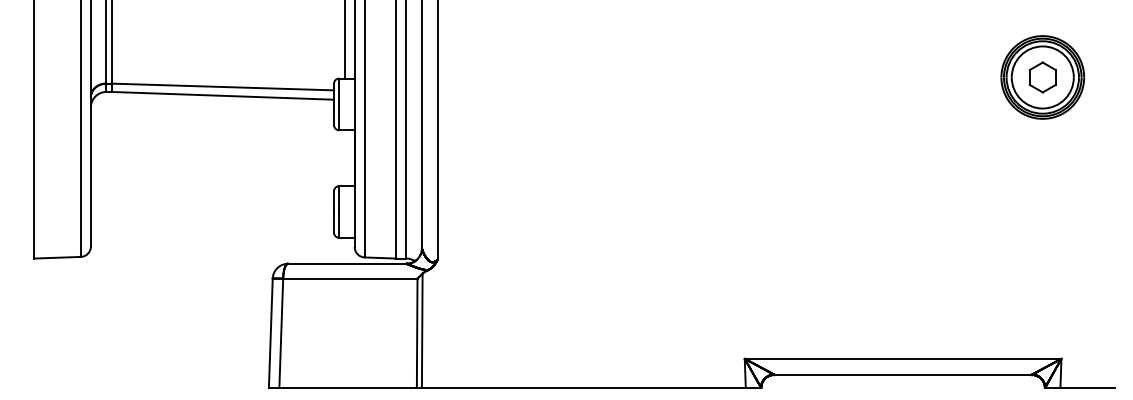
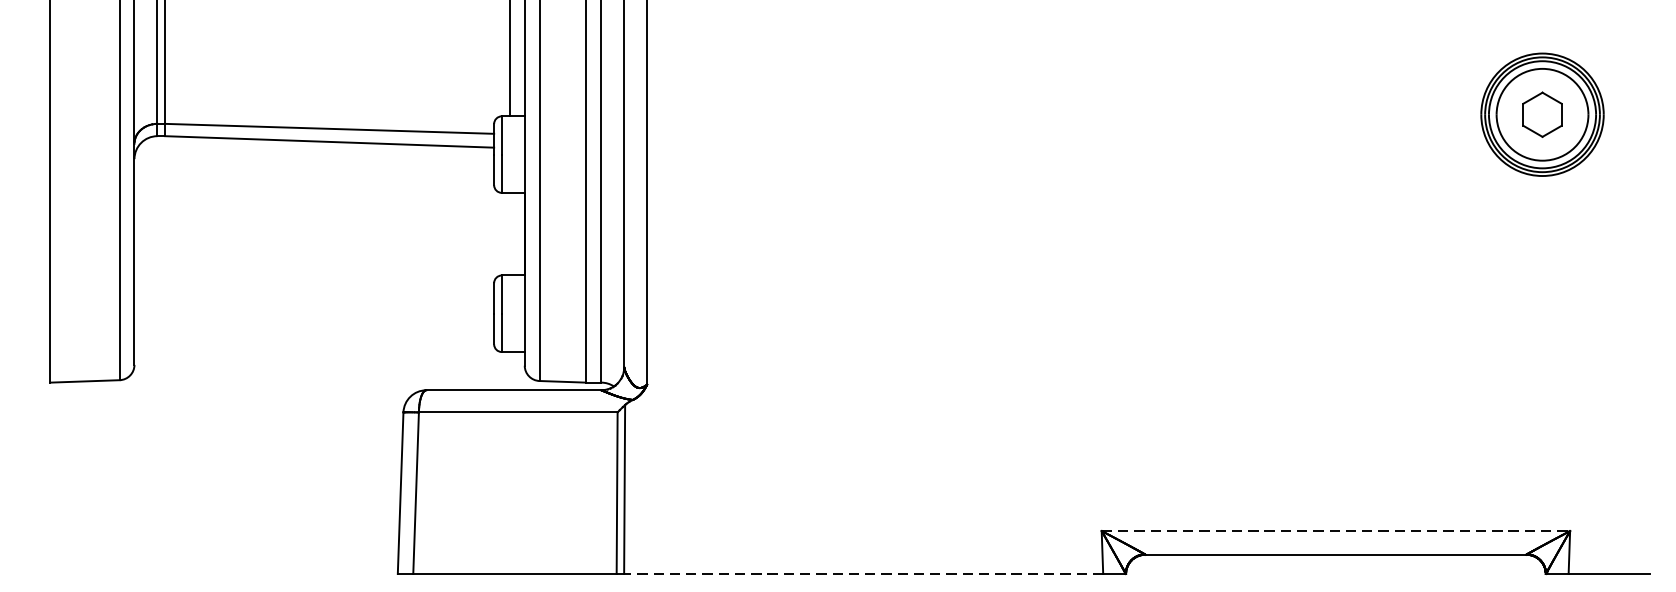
line: (903, 358) -> (1336, 530), solid -> dashed
line: (583, 387) -> (863, 573), solid -> dashed

